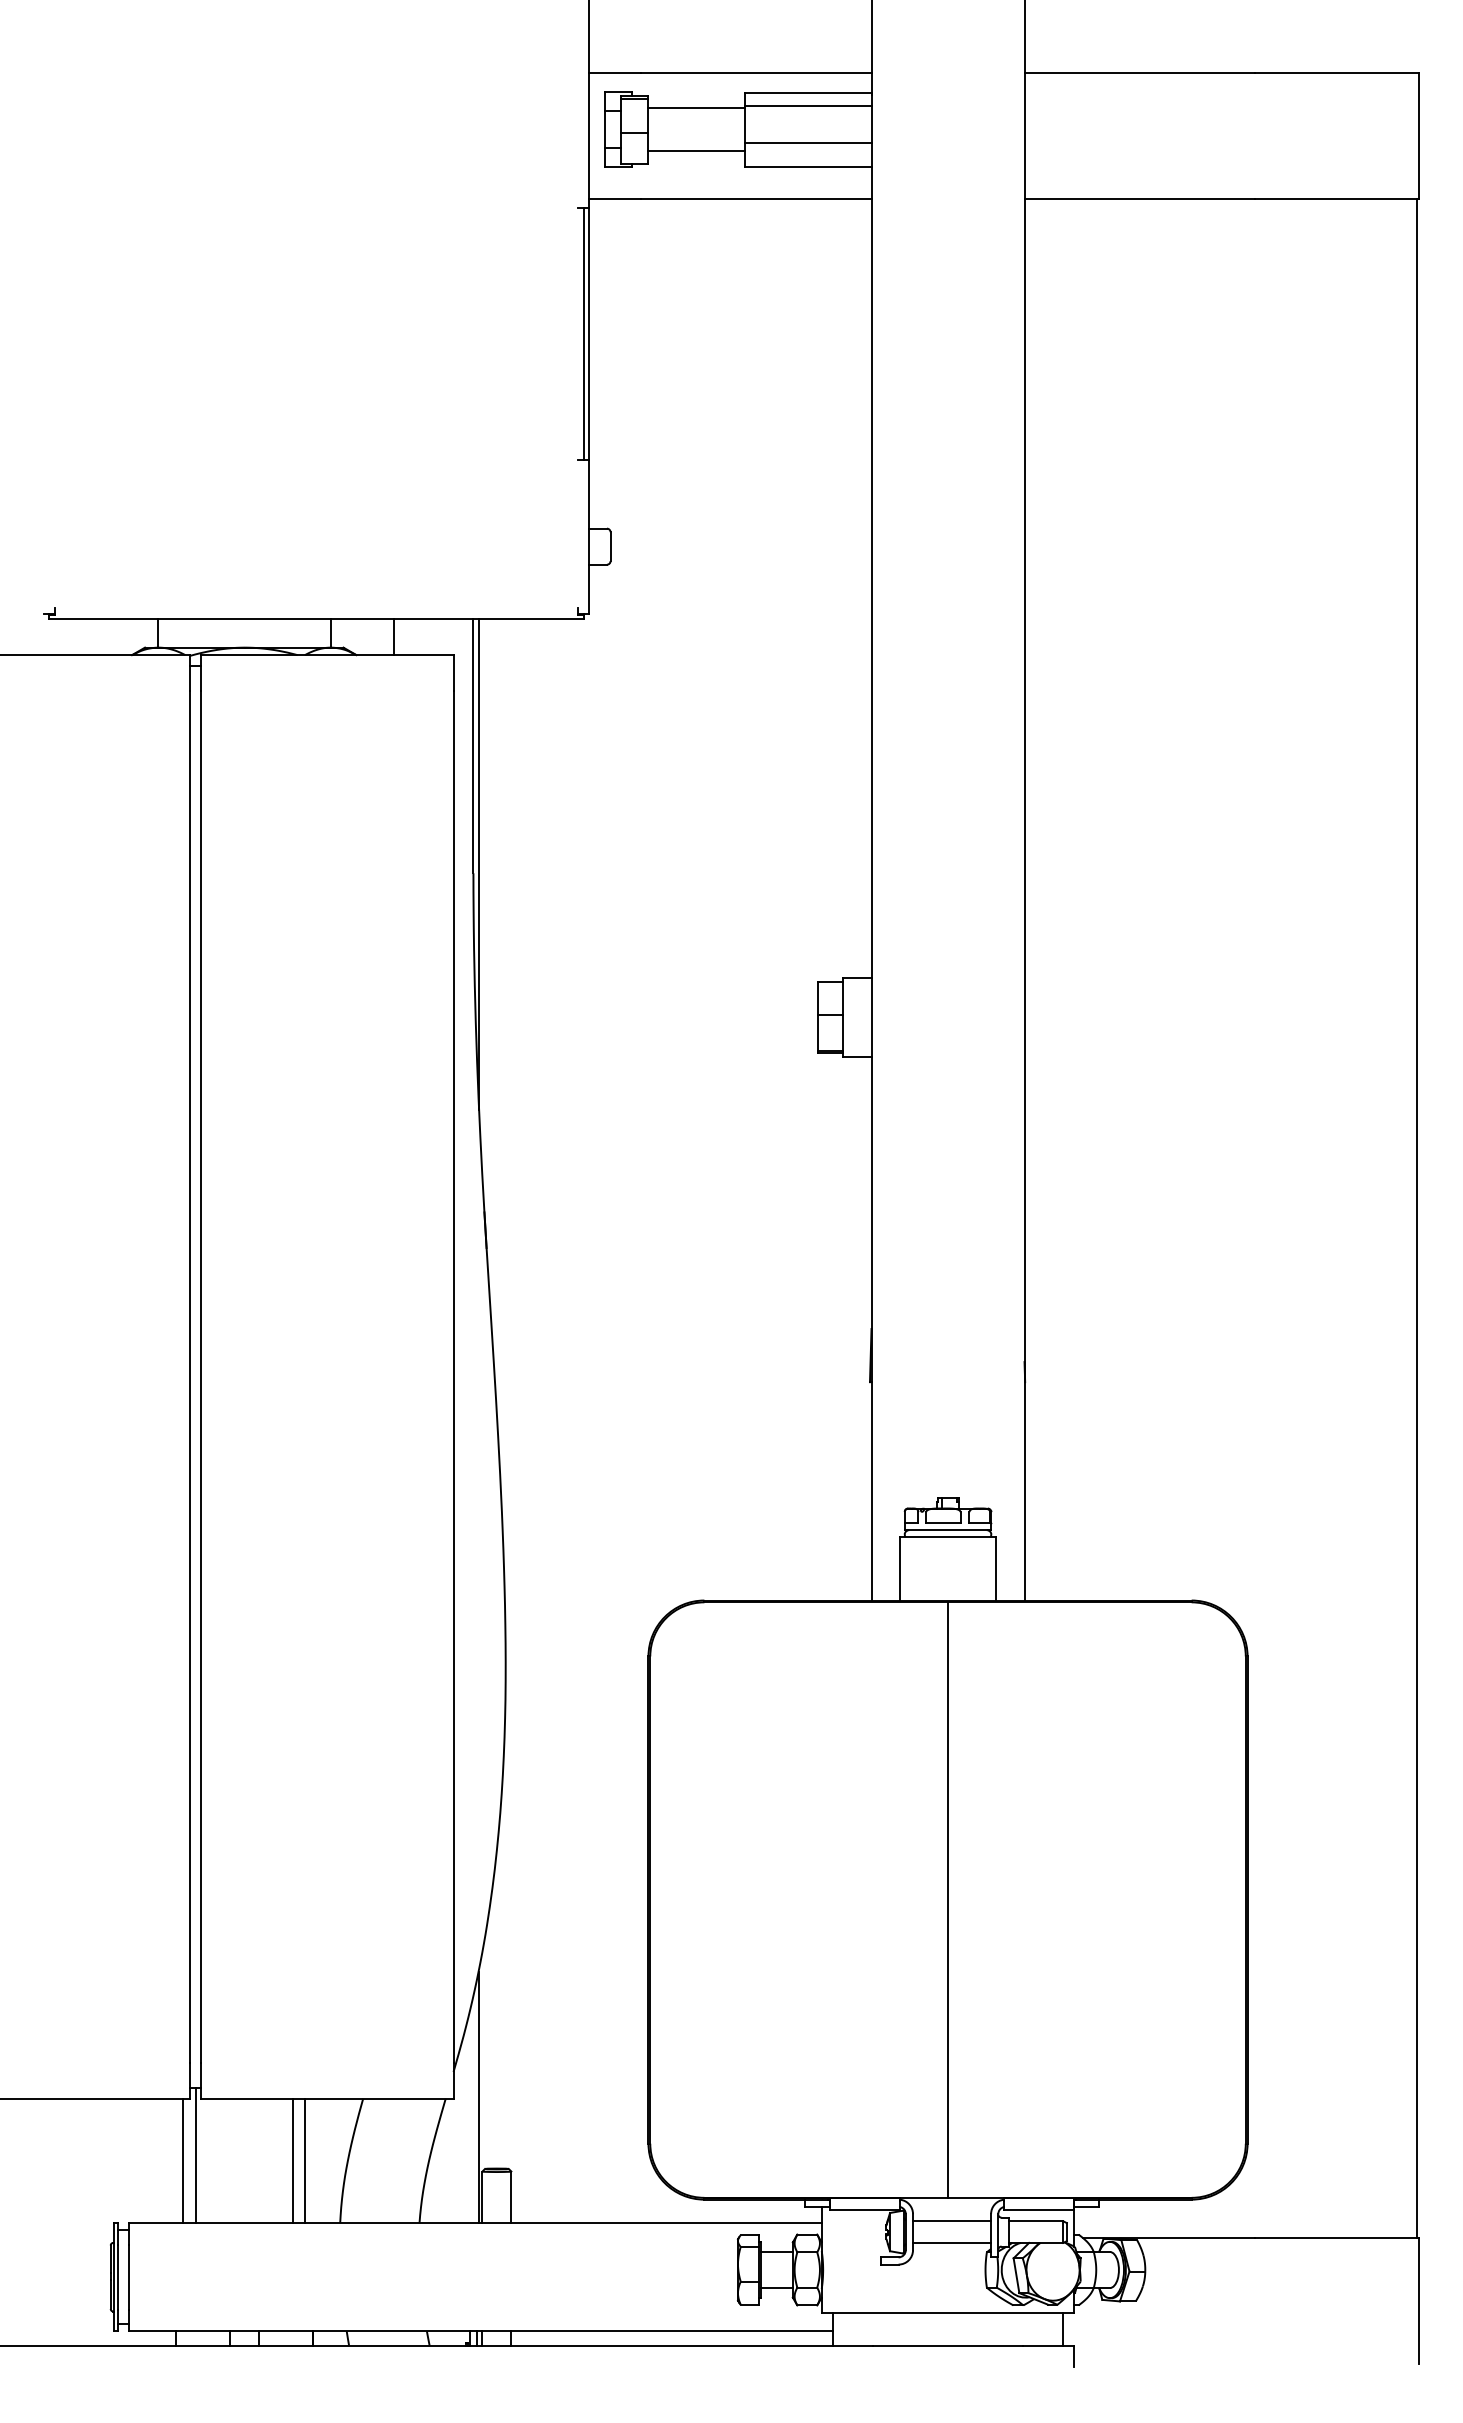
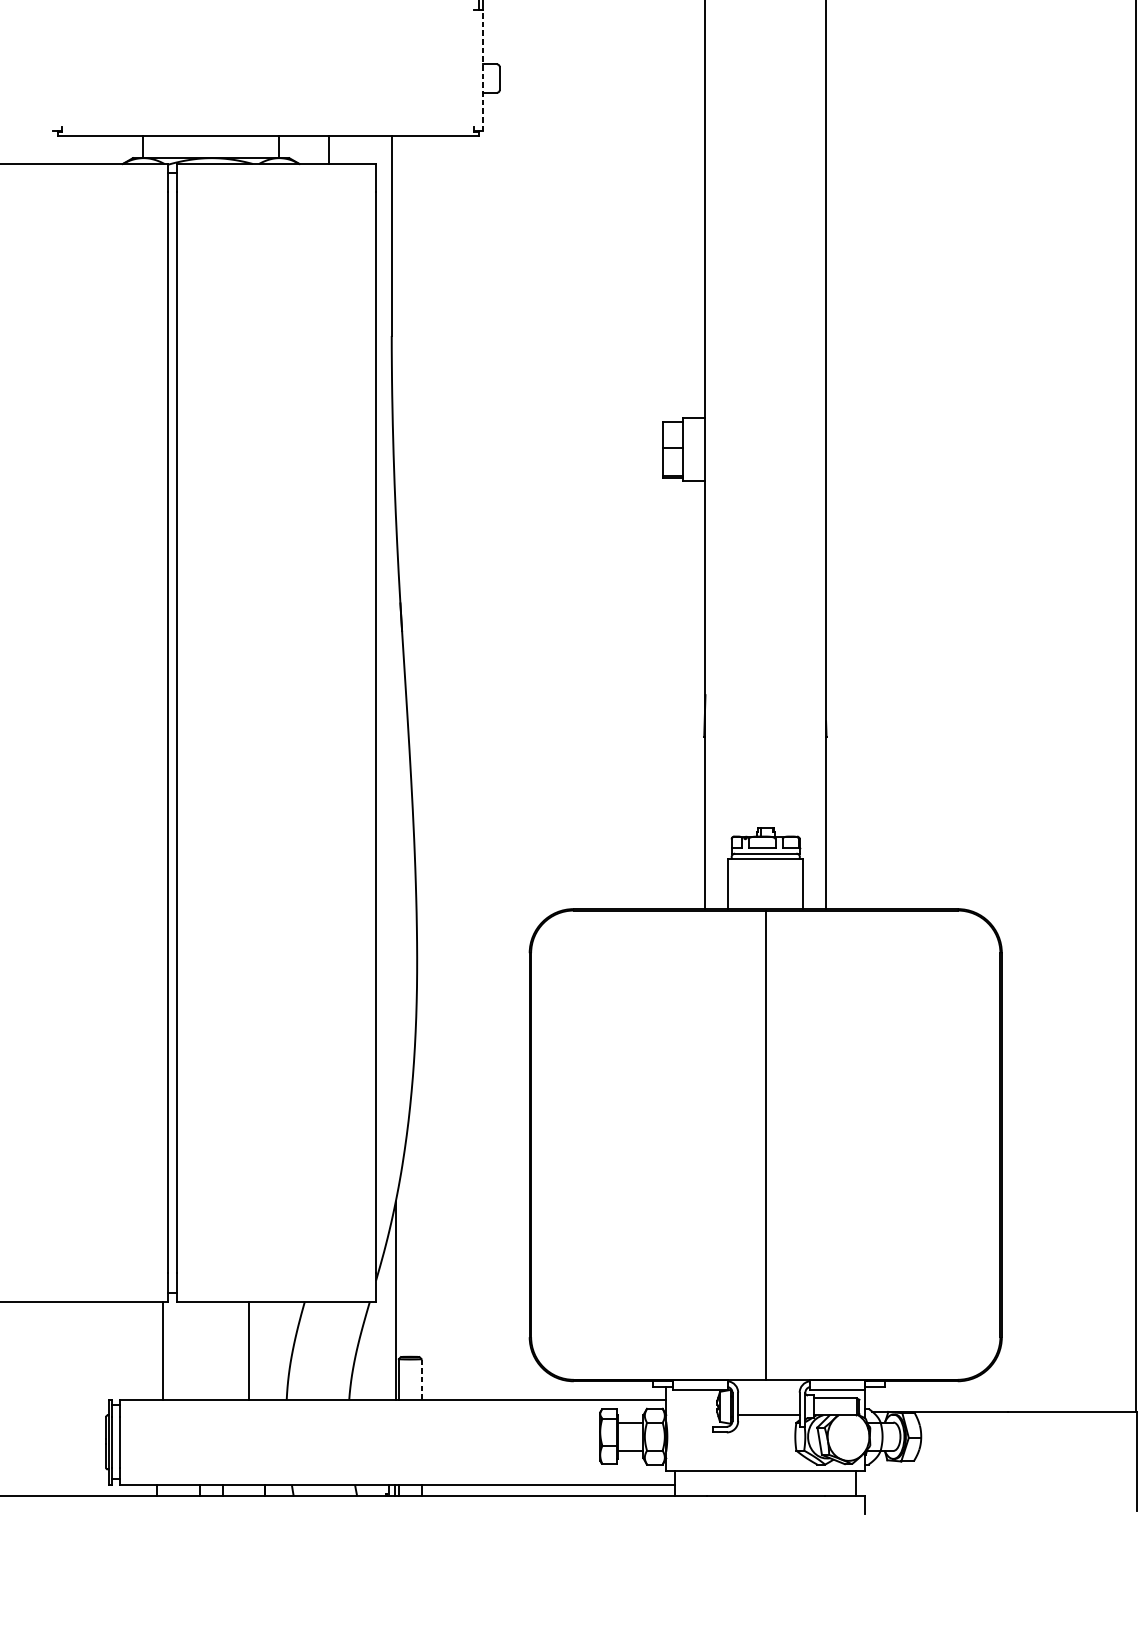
line: (588, 536) -> (482, 70), solid -> dashed
line: (478, 864) -> (395, 329), removed
line: (195, 2155) -> (172, 1346), removed
line: (305, 2160) -> (259, 1350), removed
line: (511, 2197) -> (421, 1379), solid -> dashed
line: (952, 2221) -> (769, 1398), removed

